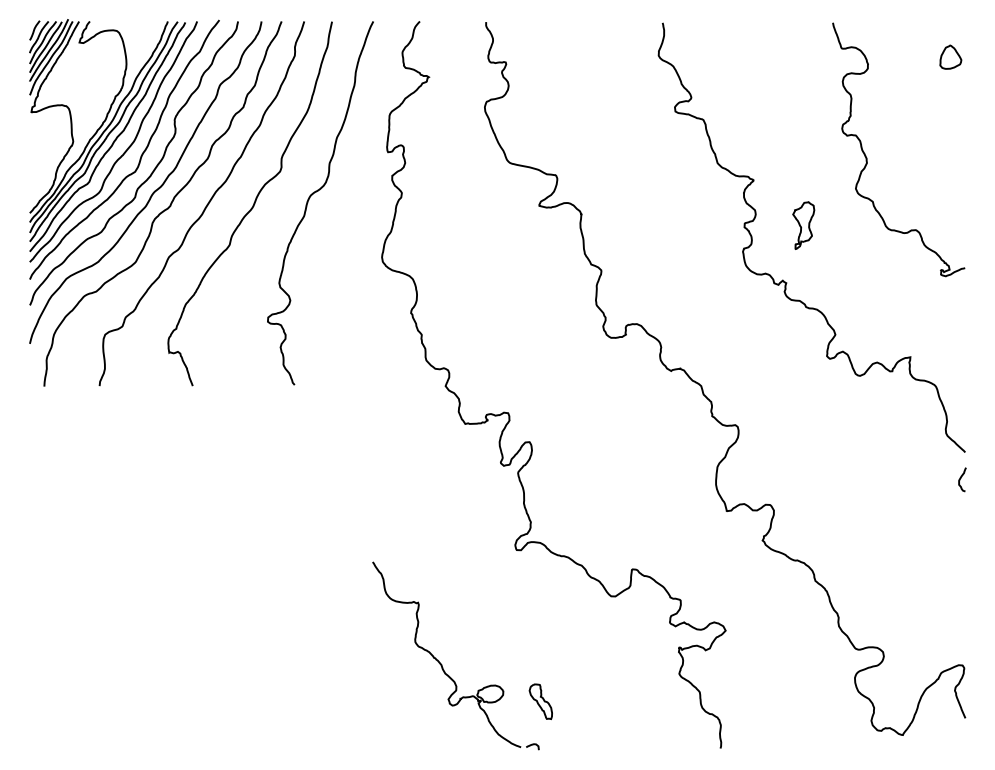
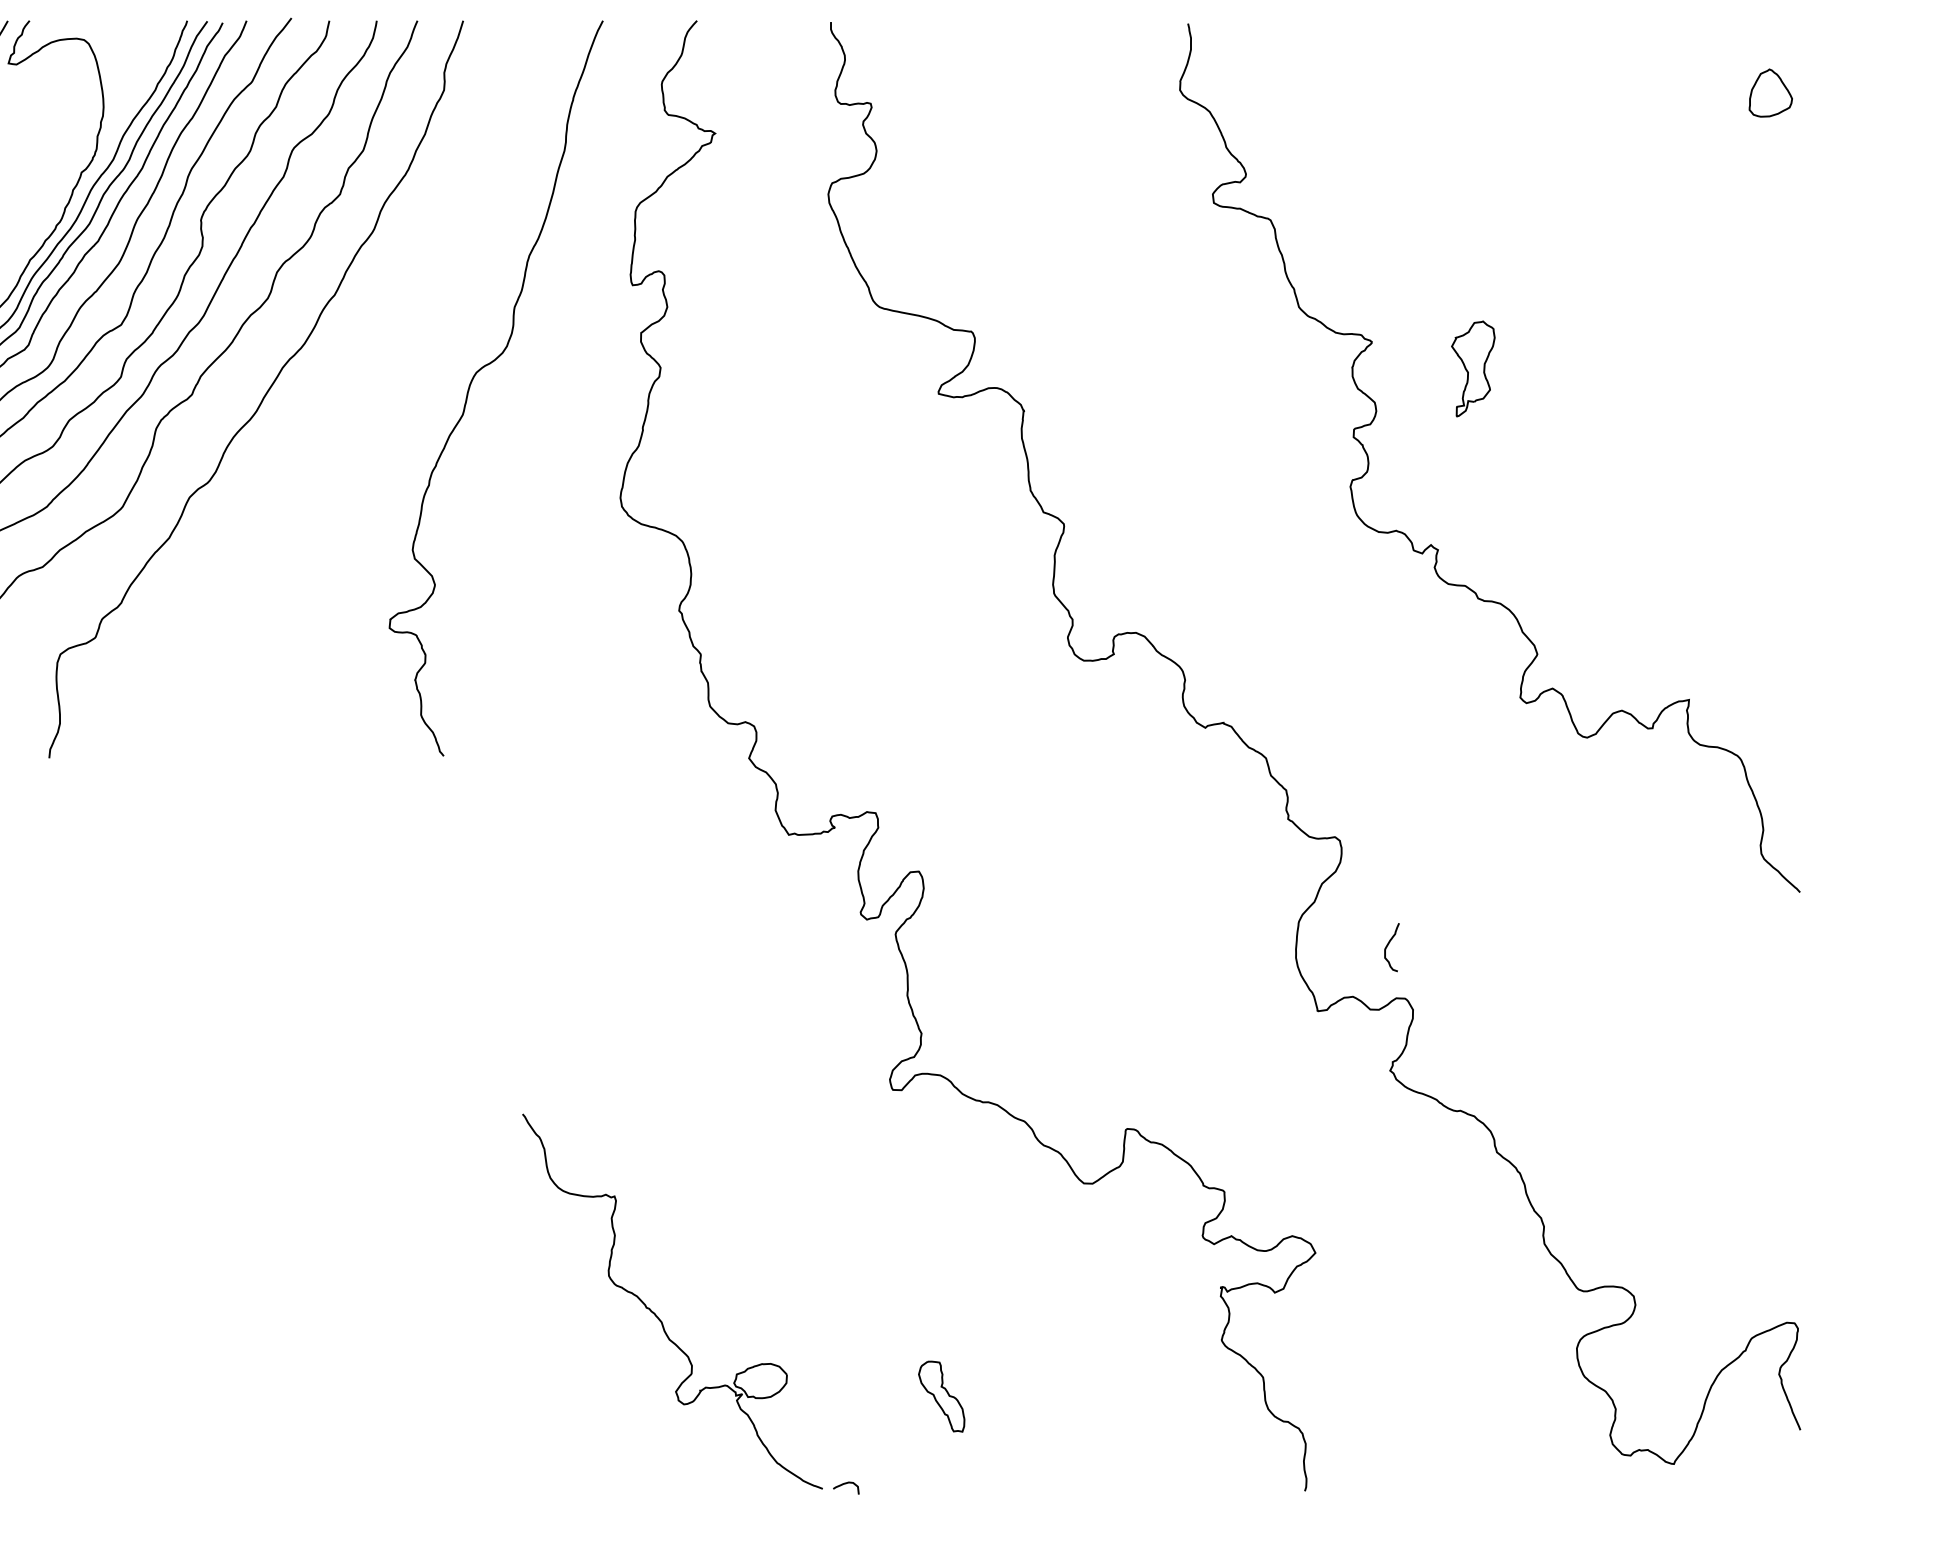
curve: (867, 157) -> (1602, 295), removed
curve: (252, 205) -> (358, 392), removed
part: (803, 225) -> (1472, 368), moved
curve: (961, 478) -> (1389, 945), moved
part: (442, 664) -> (663, 1321), moved

